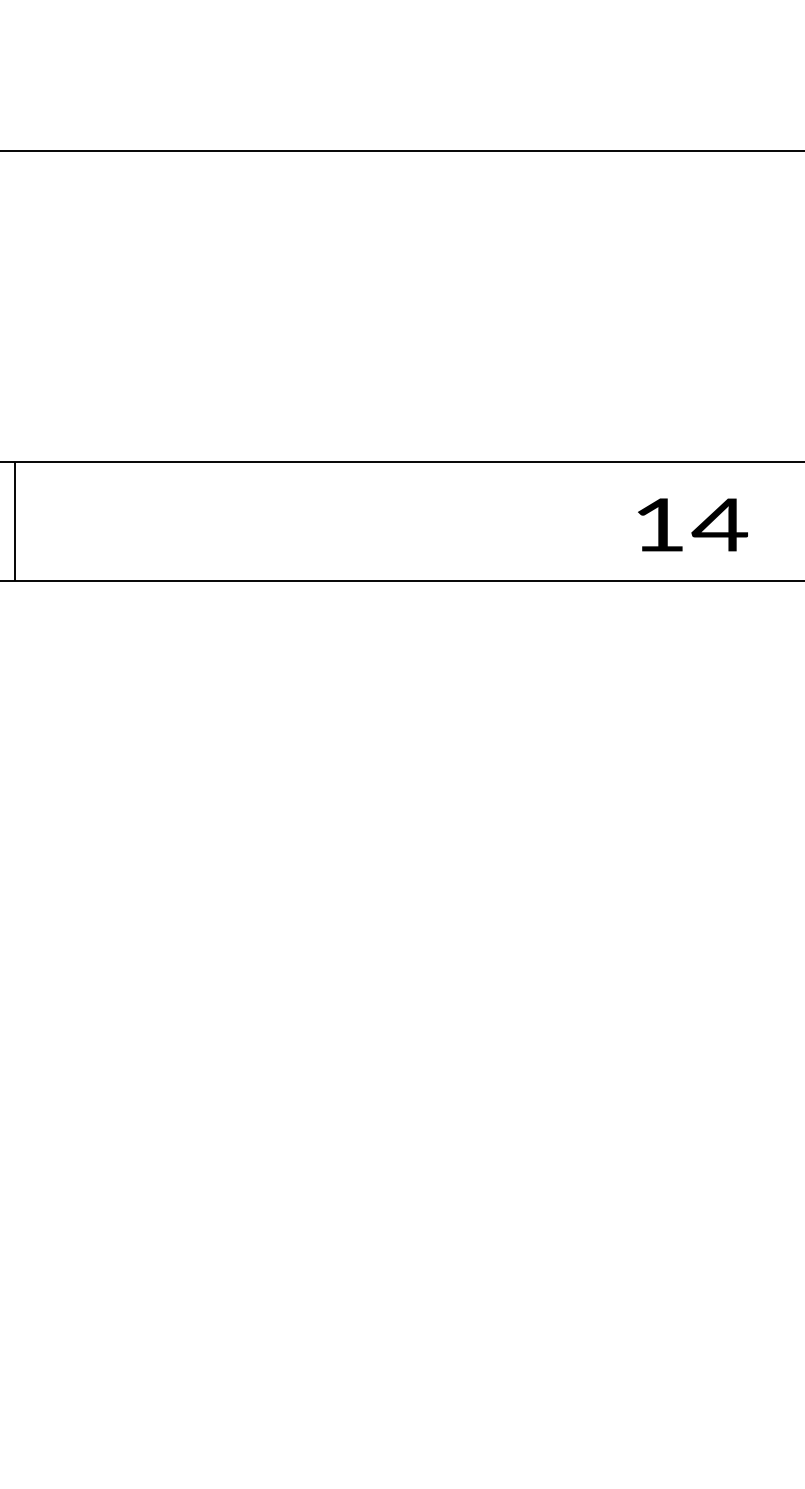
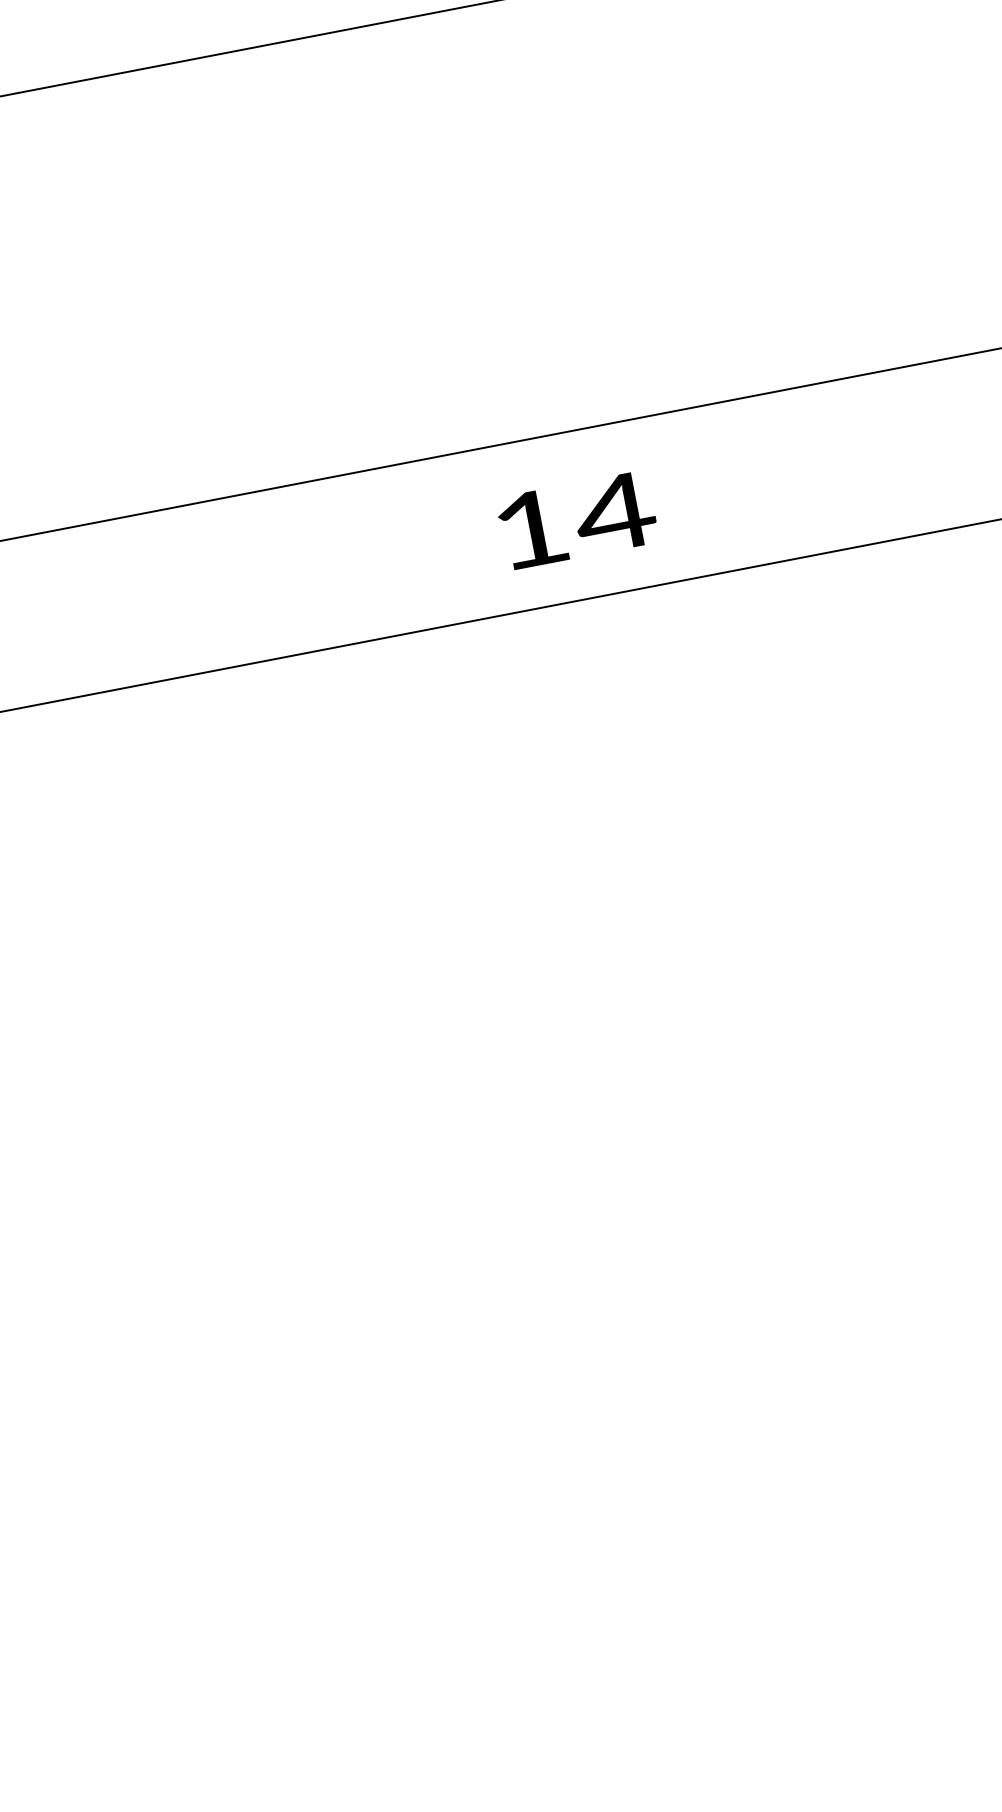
text: (692, 524) -> (576, 519), moved

